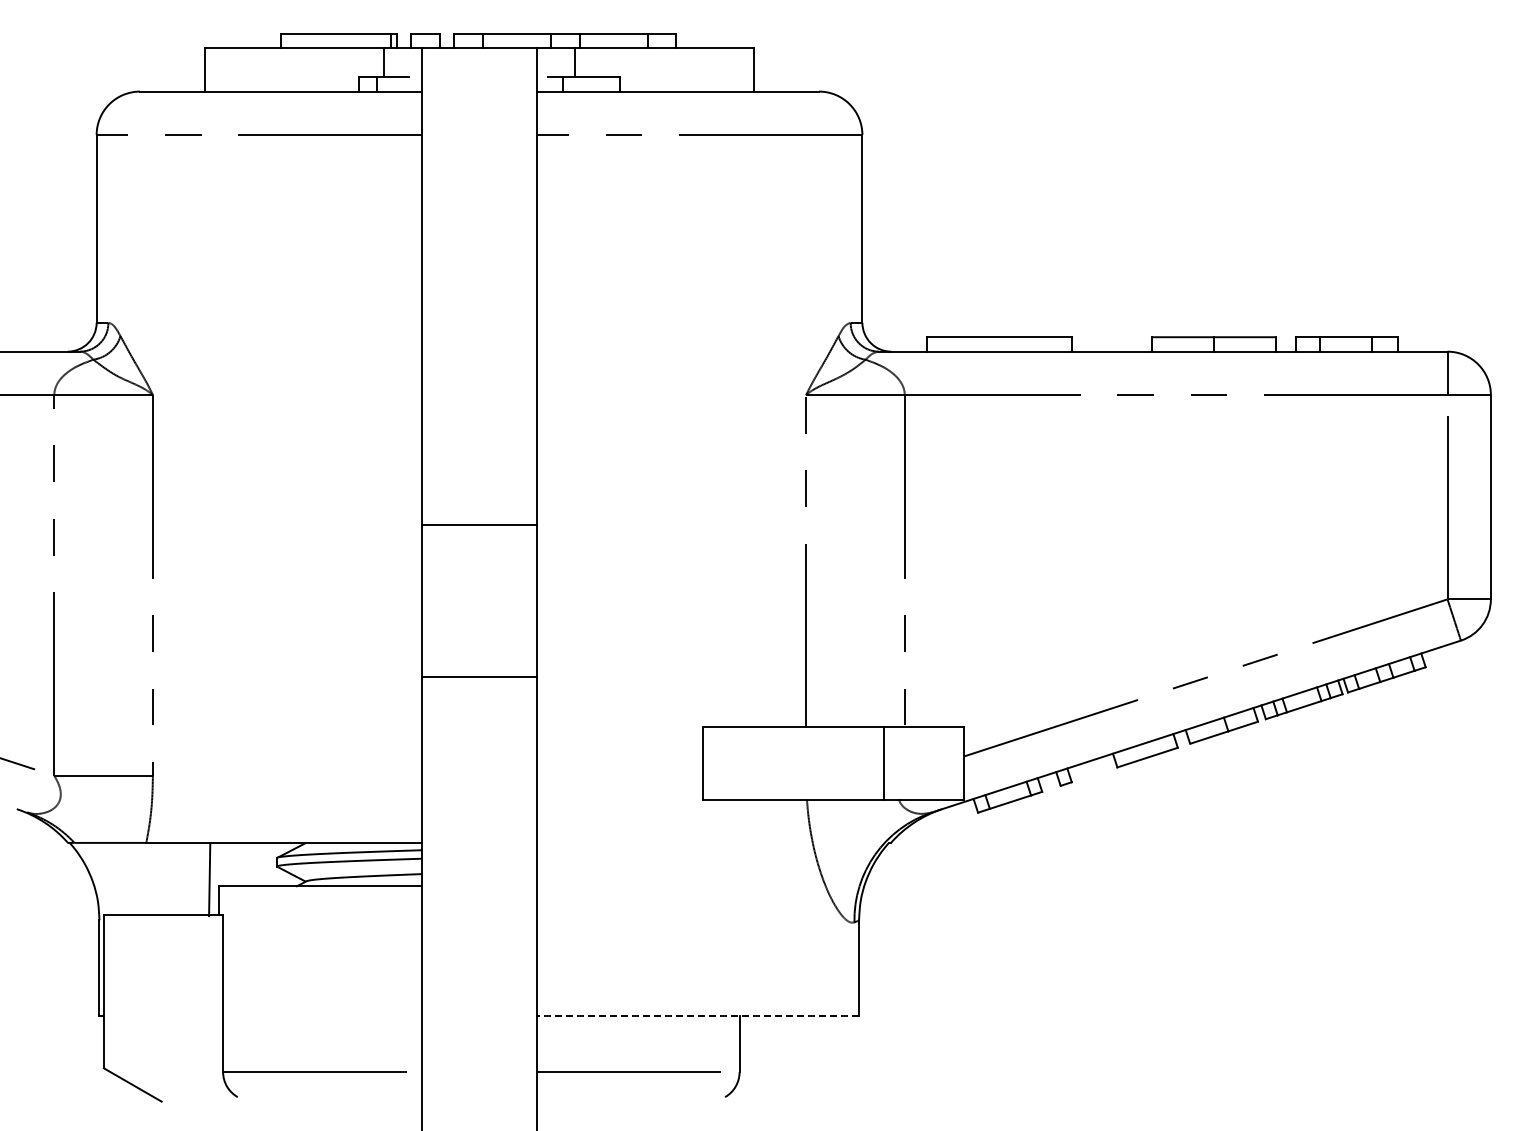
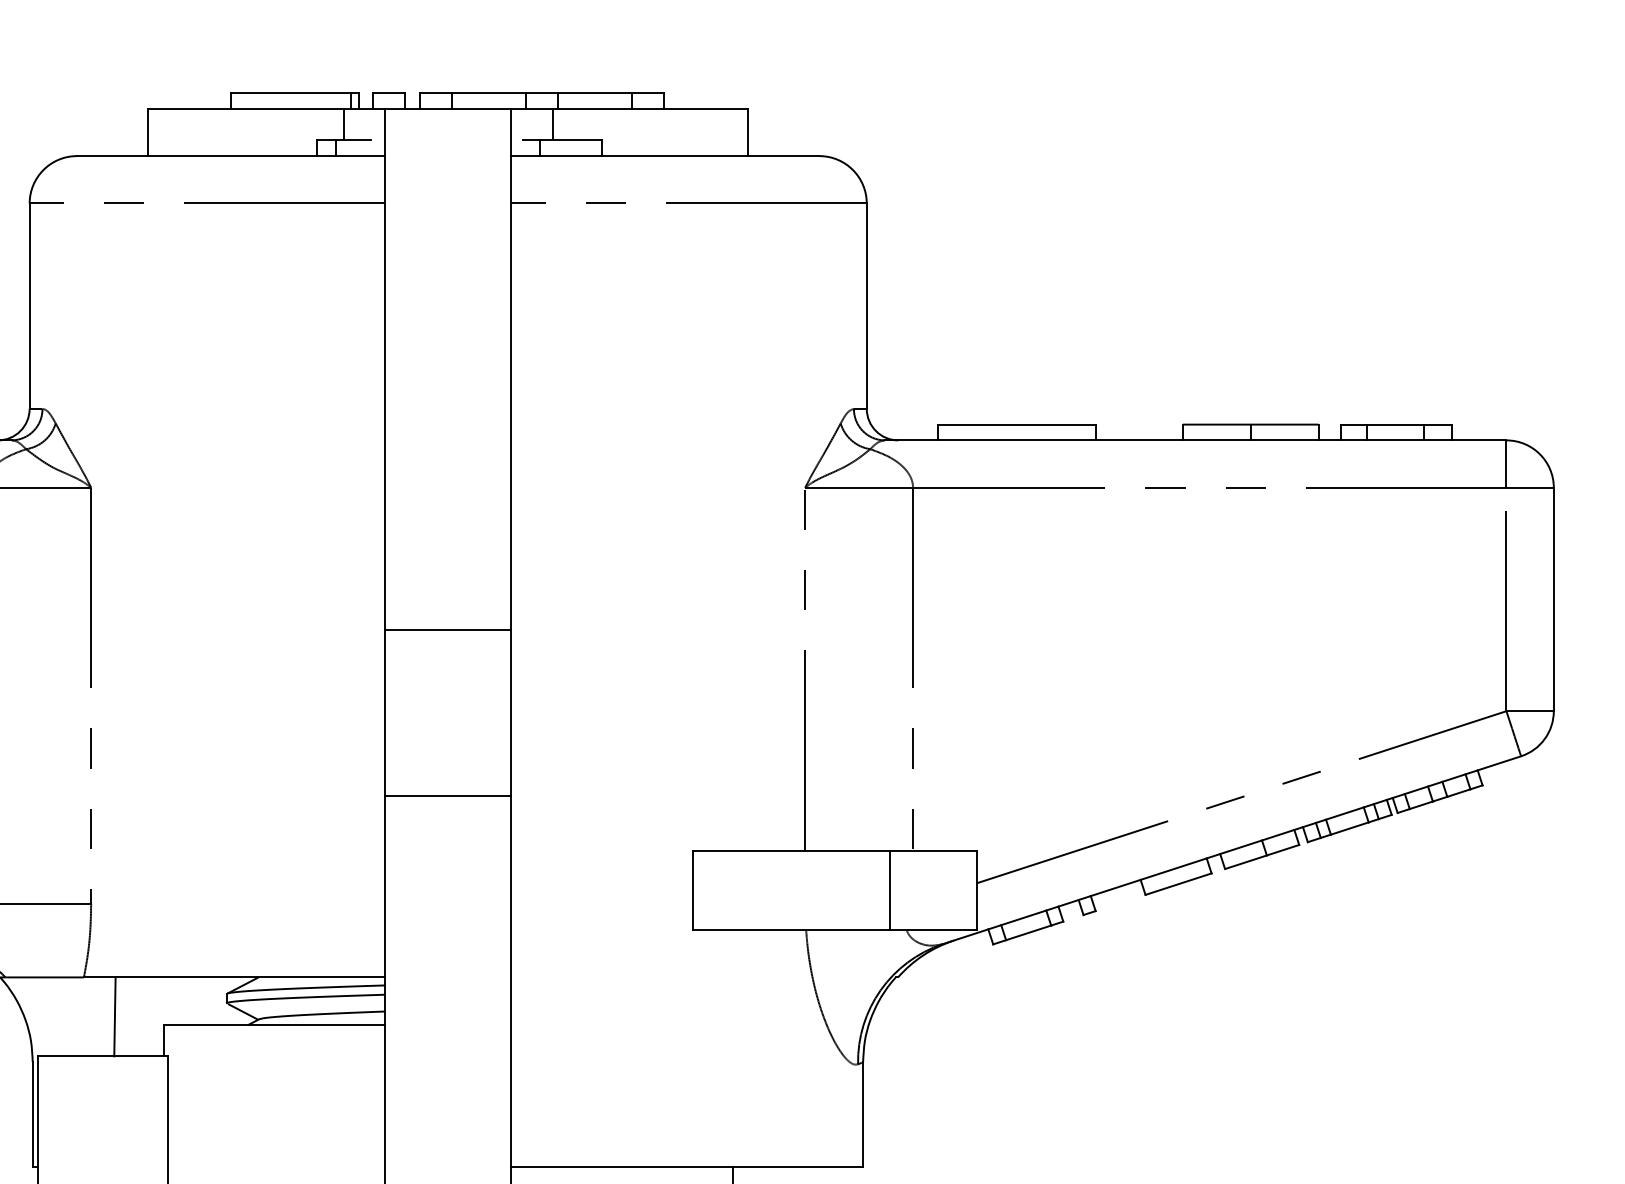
line: (209, 879) -> (114, 1016), moved
line: (698, 1016) -> (687, 1167), dashed -> solid

